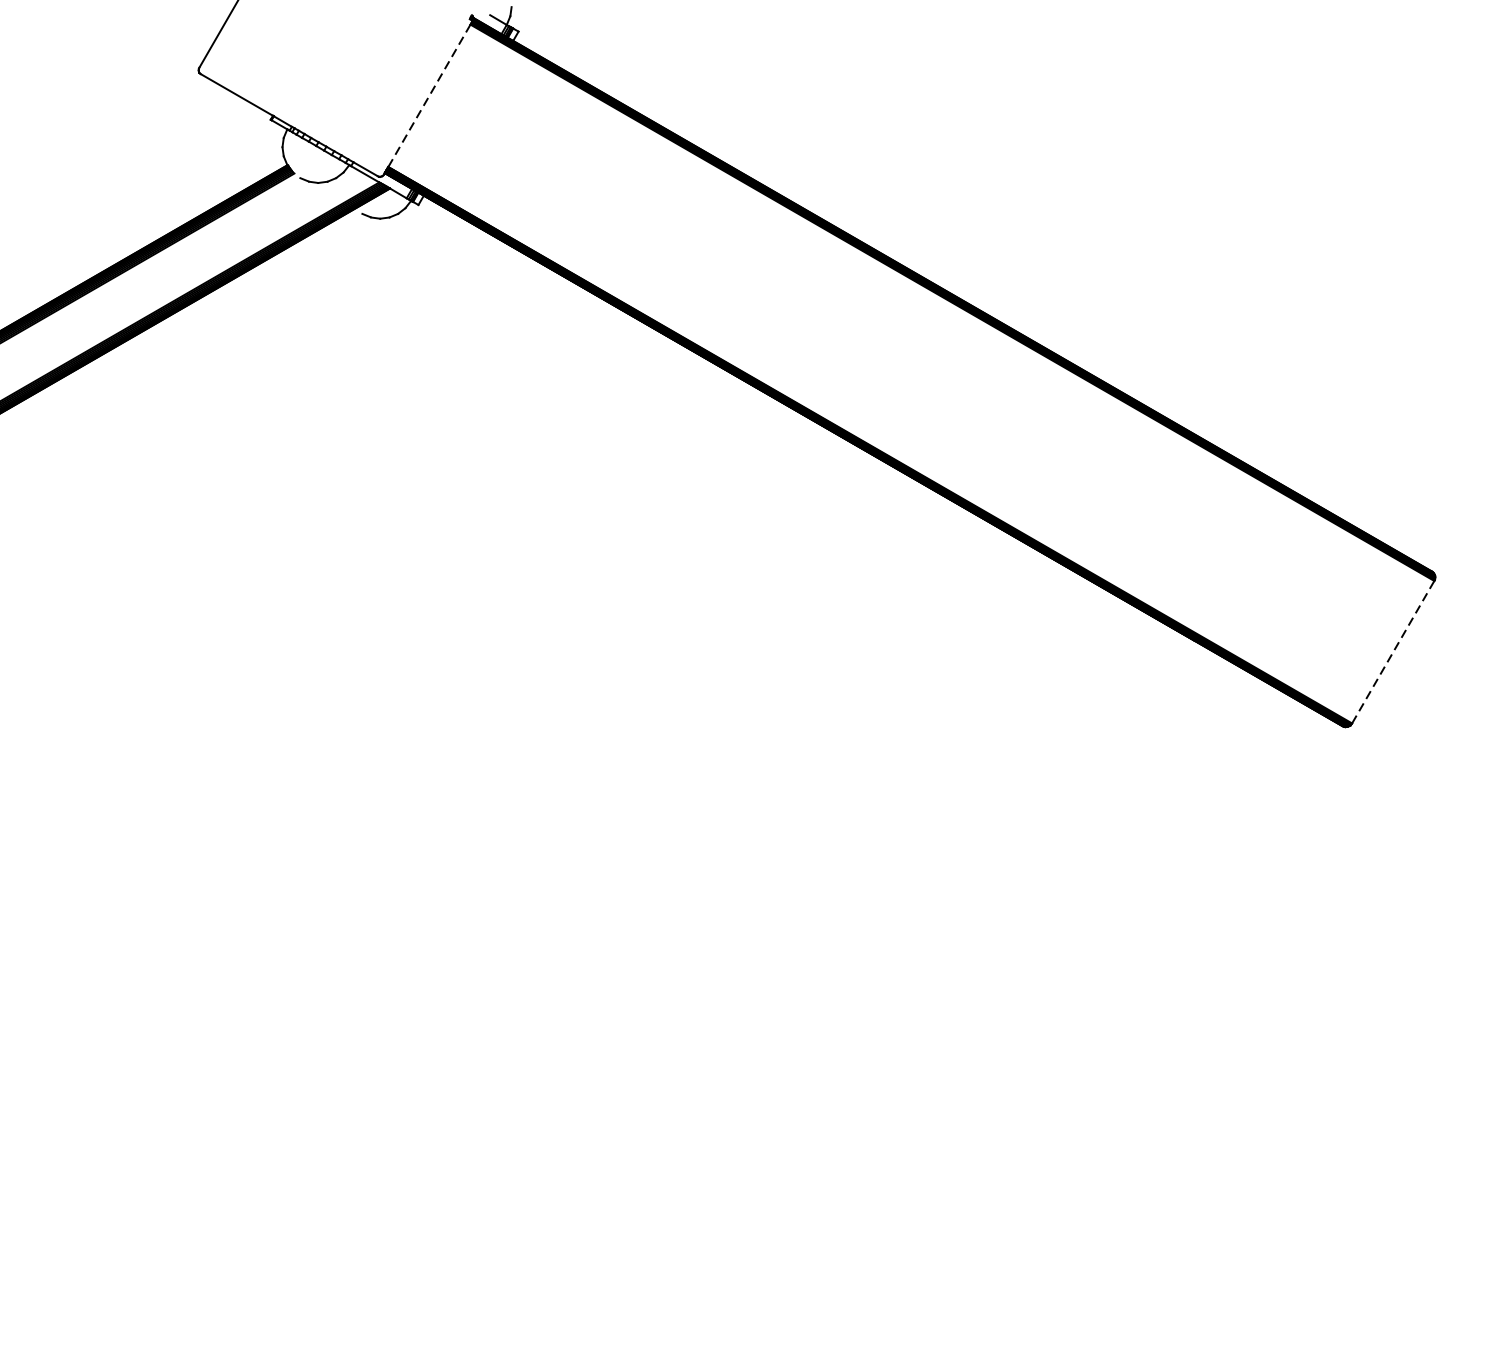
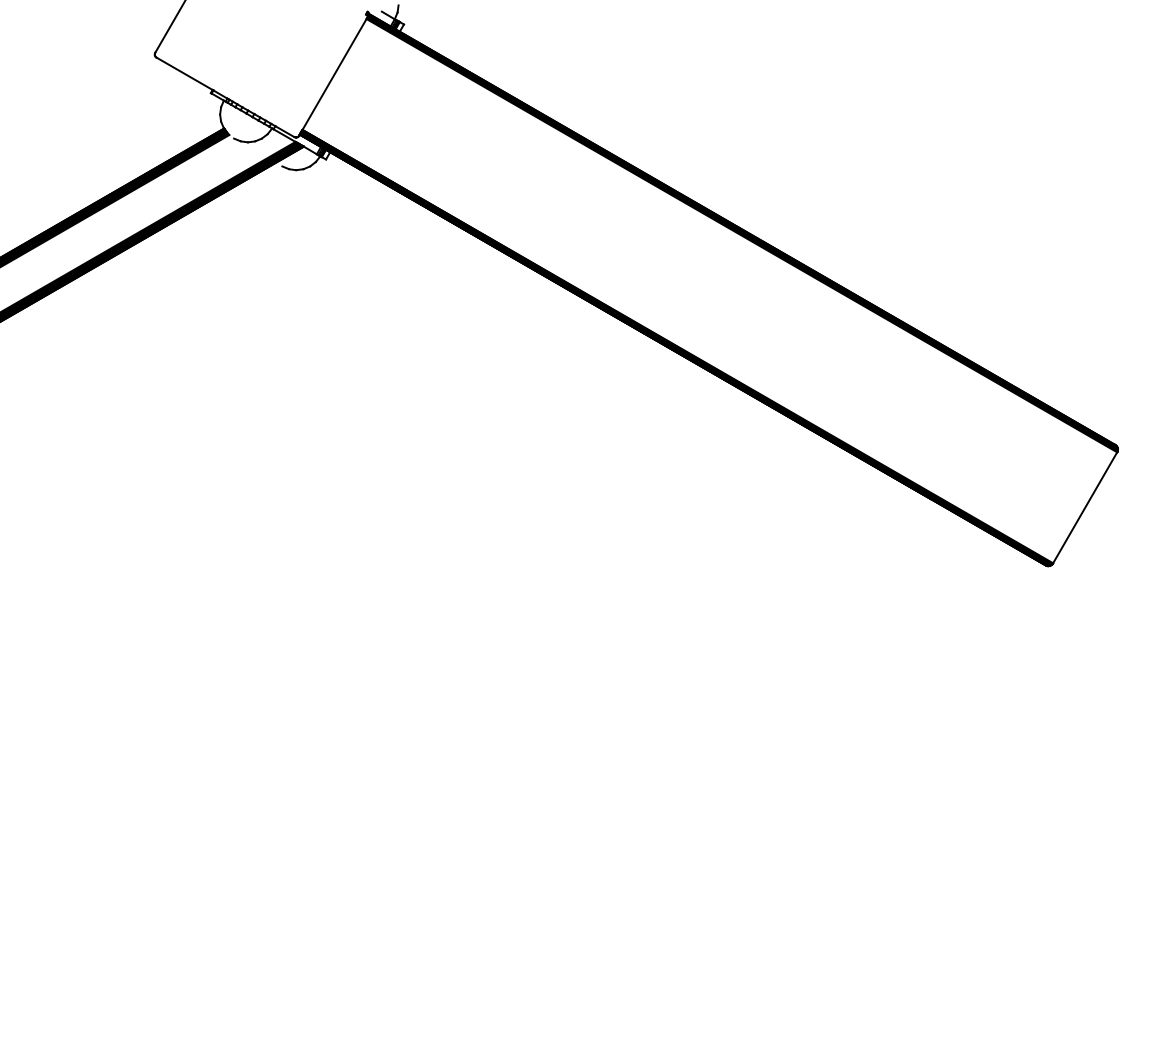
line: (429, 95) -> (334, 74), dashed -> solid
line: (1393, 651) -> (1085, 507), dashed -> solid

